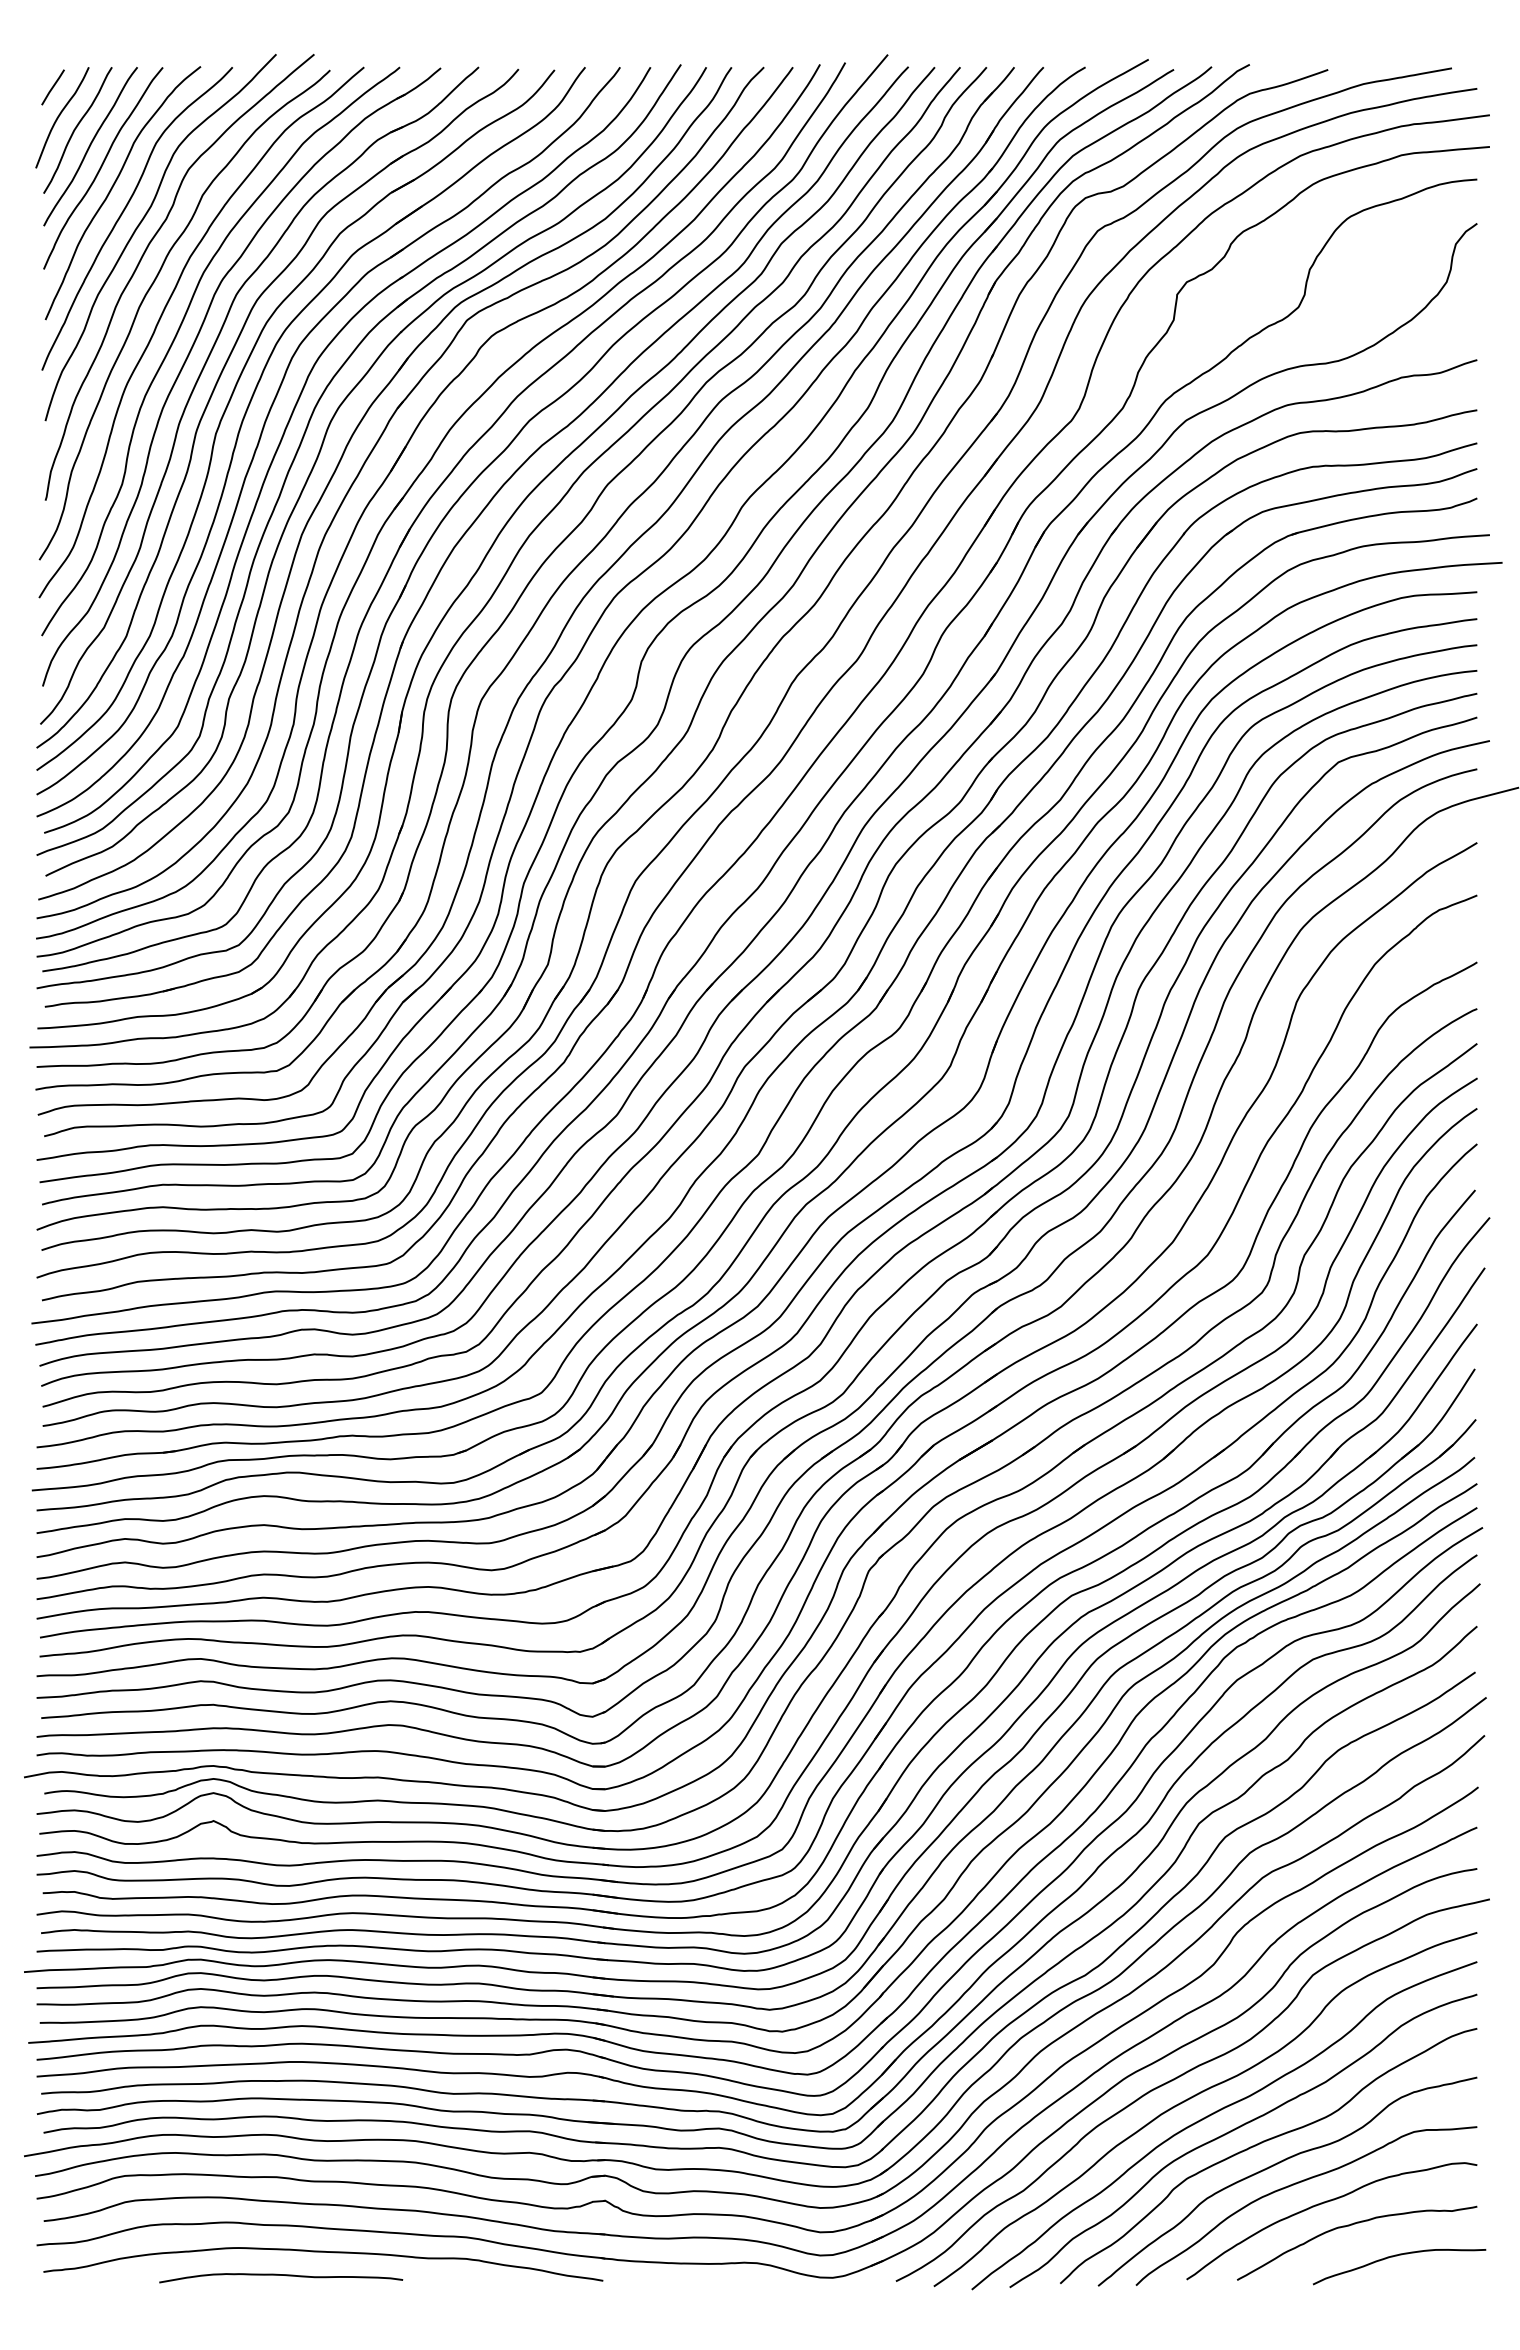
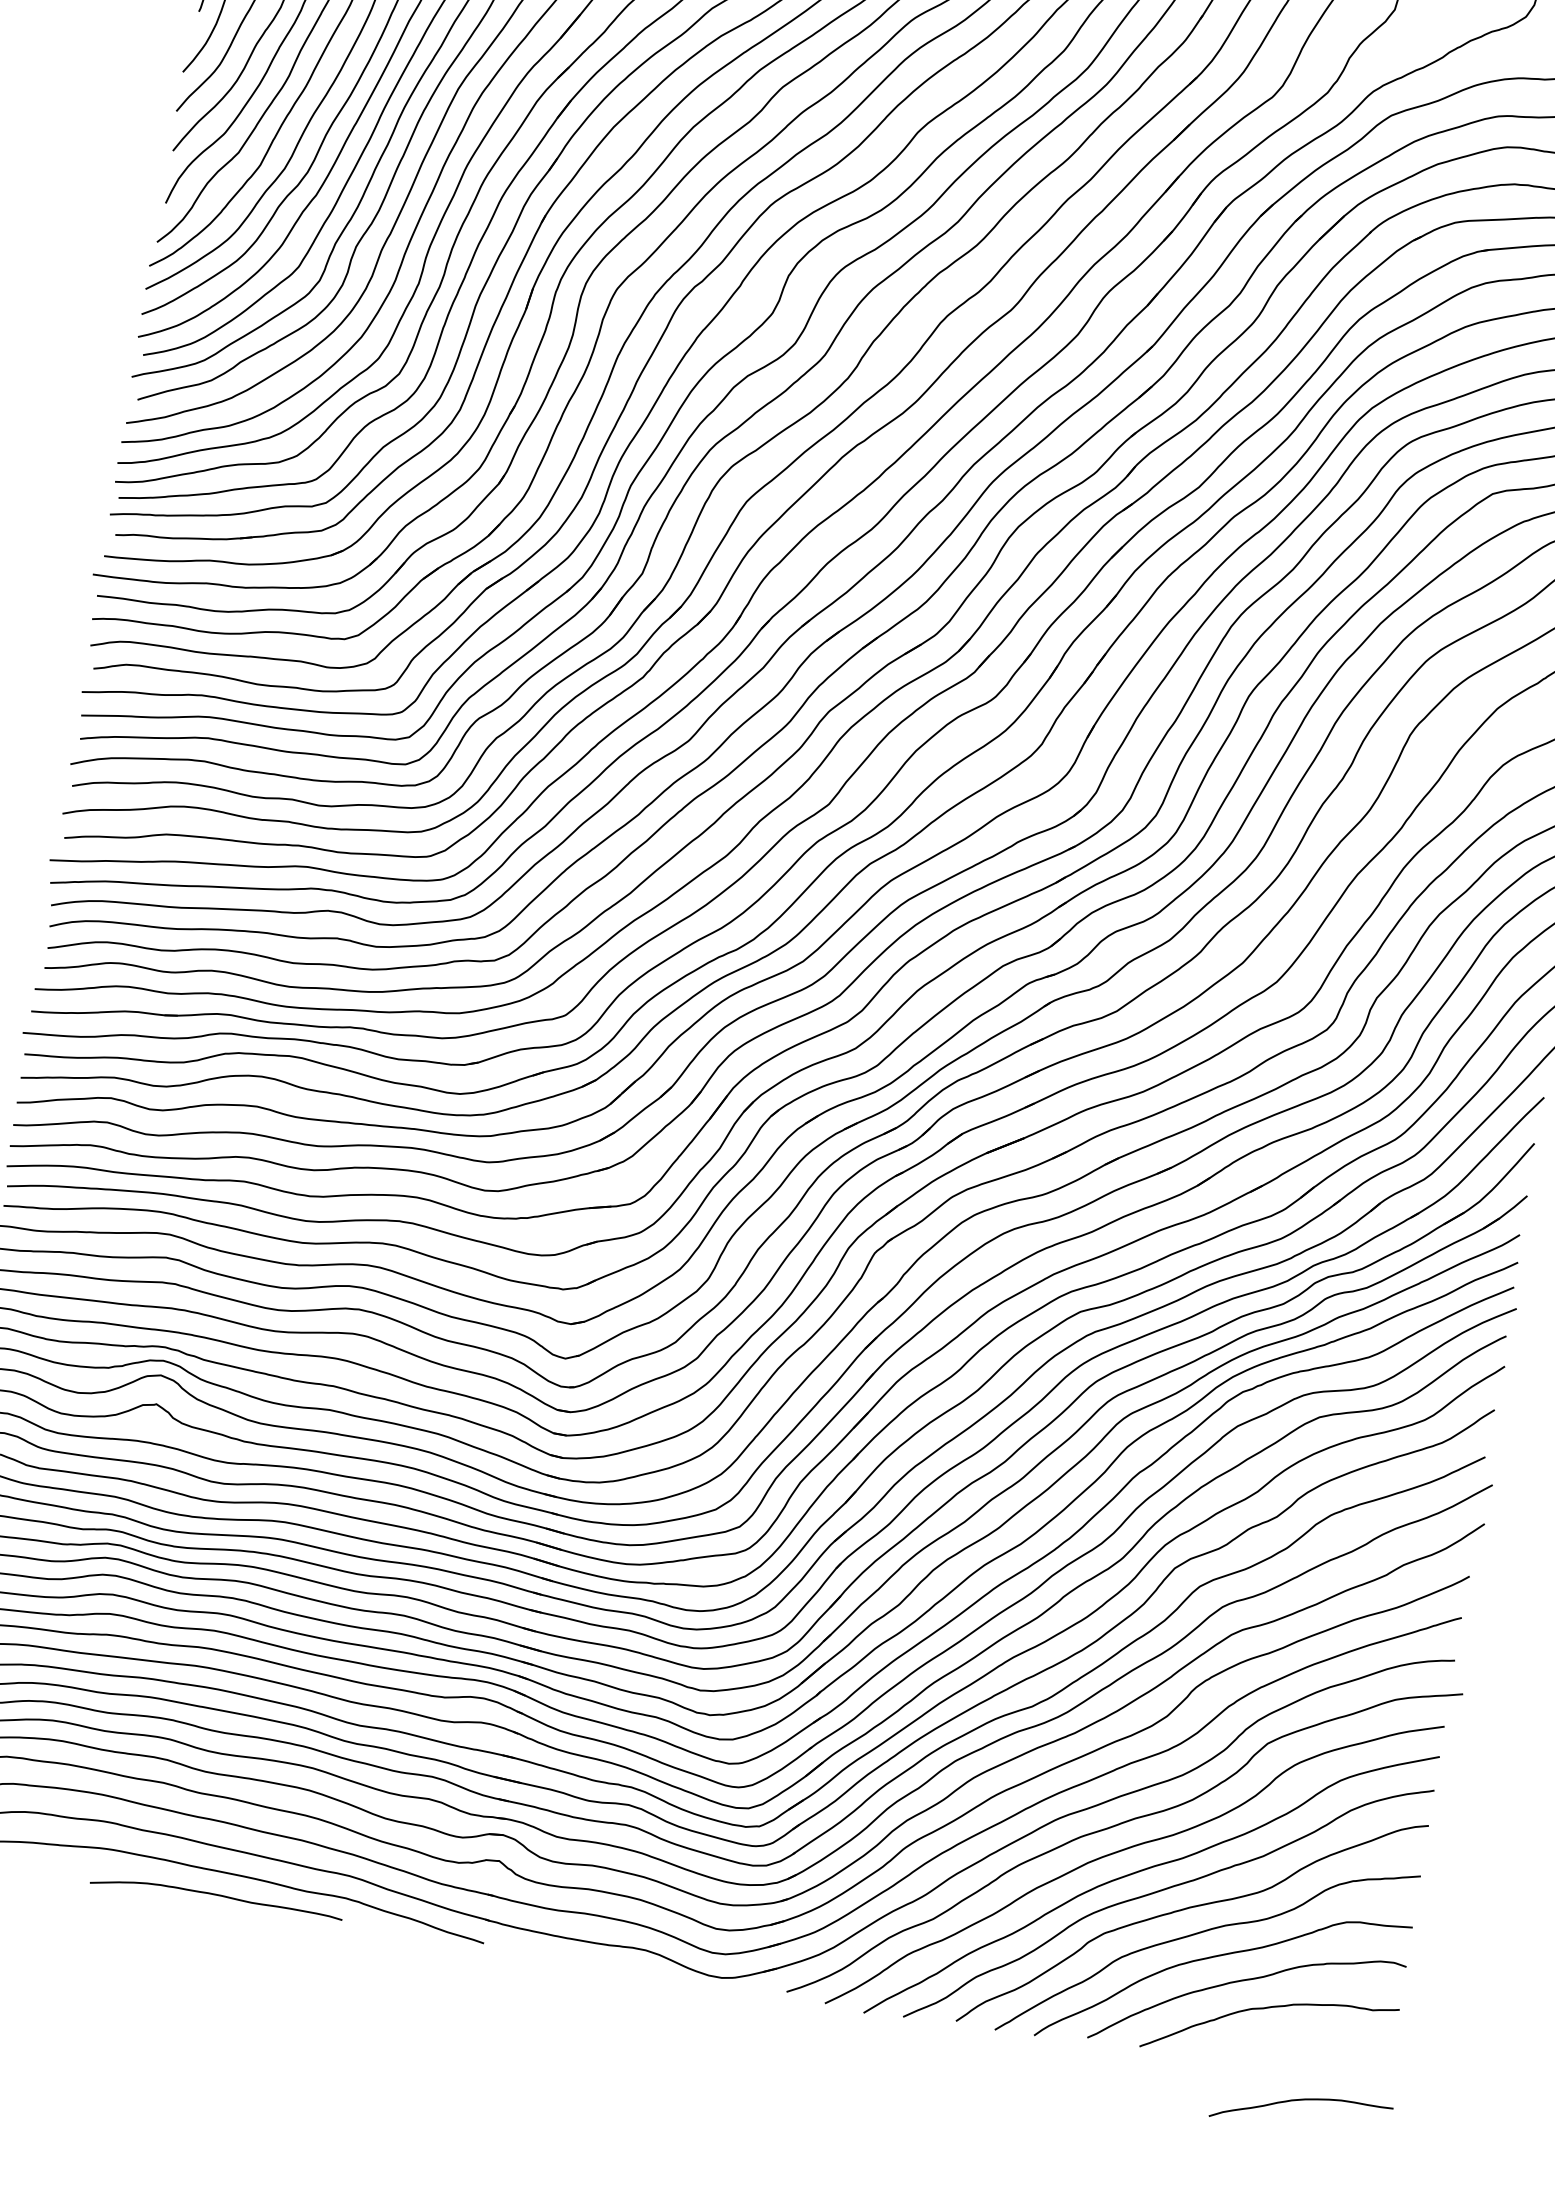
curve: (1397, 2256) -> (1300, 2101), moved
curve: (281, 2275) -> (217, 1895), moved

